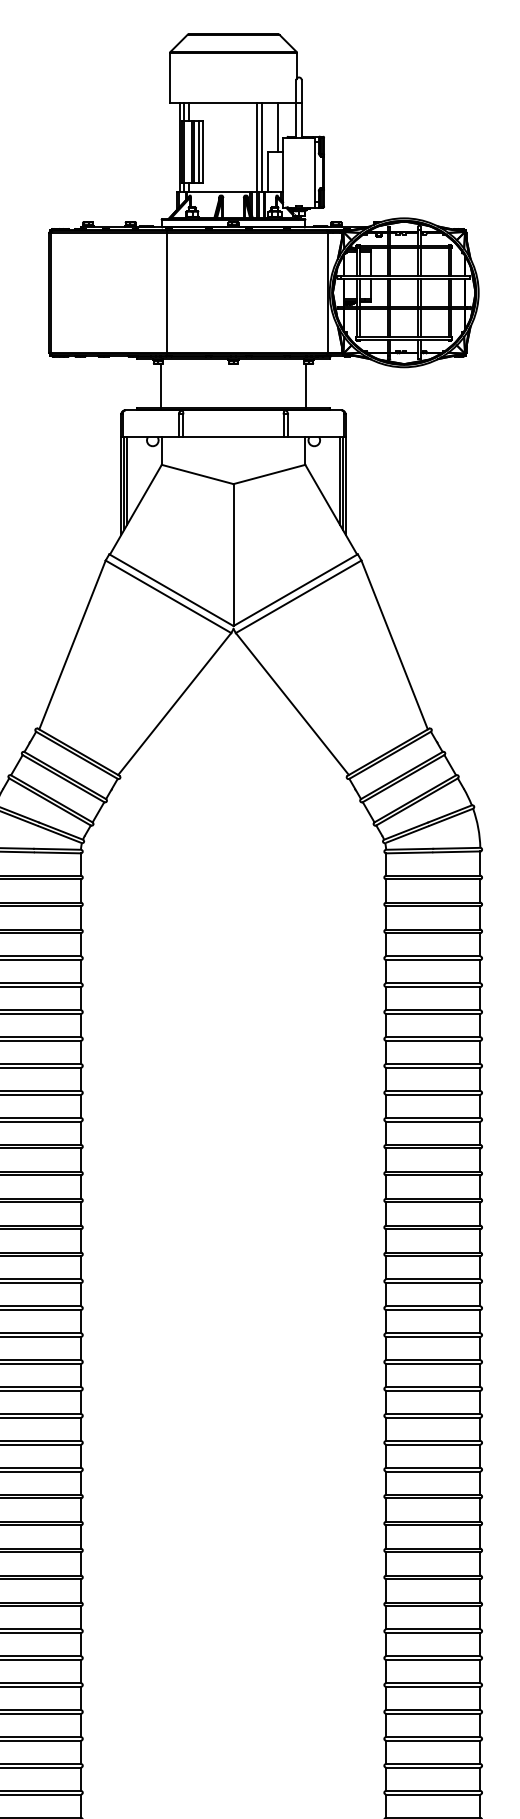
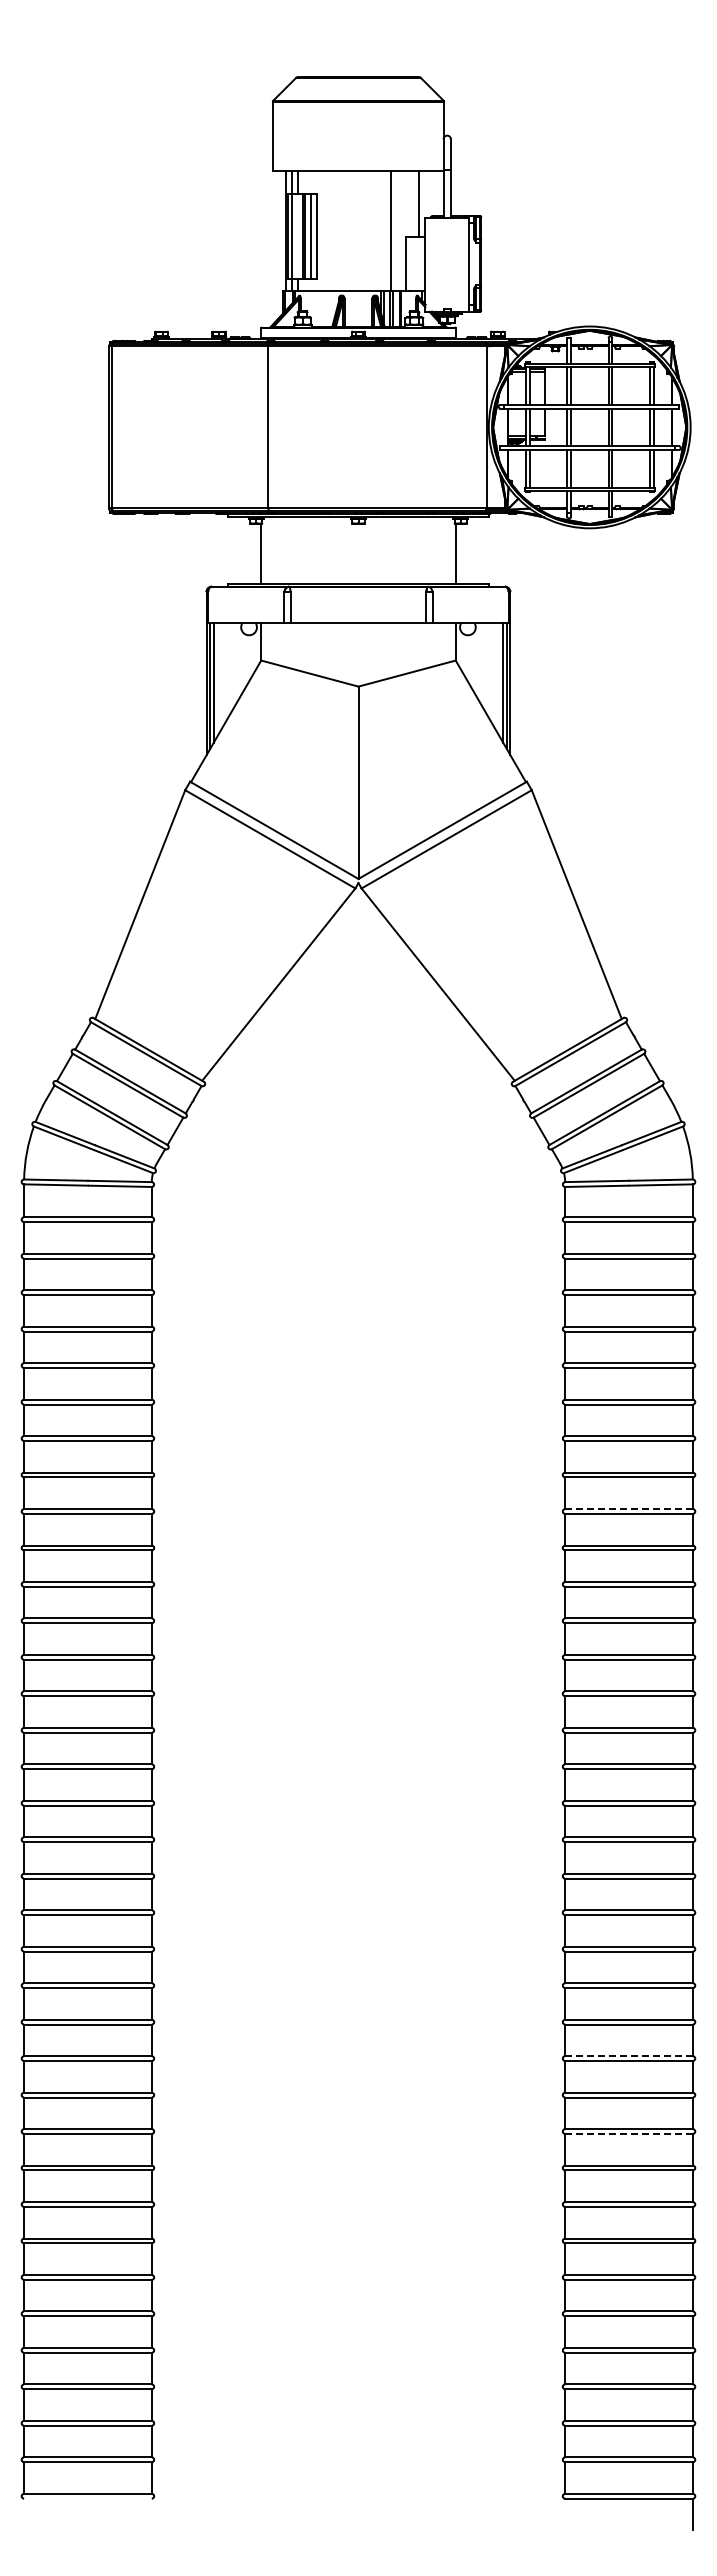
line: (261, 147) -> (396, 230), removed
line: (433, 1091) -> (629, 1509), solid -> dashed
line: (433, 1495) -> (629, 2056), solid -> dashed
line: (433, 1551) -> (629, 2133), solid -> dashed

